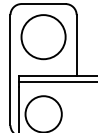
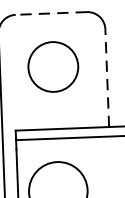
line: (43, 4) -> (51, 14), solid -> dashed
circle: (43, 37) -> (53, 67), size x0.7
line: (76, 44) -> (106, 76), solid -> dashed

